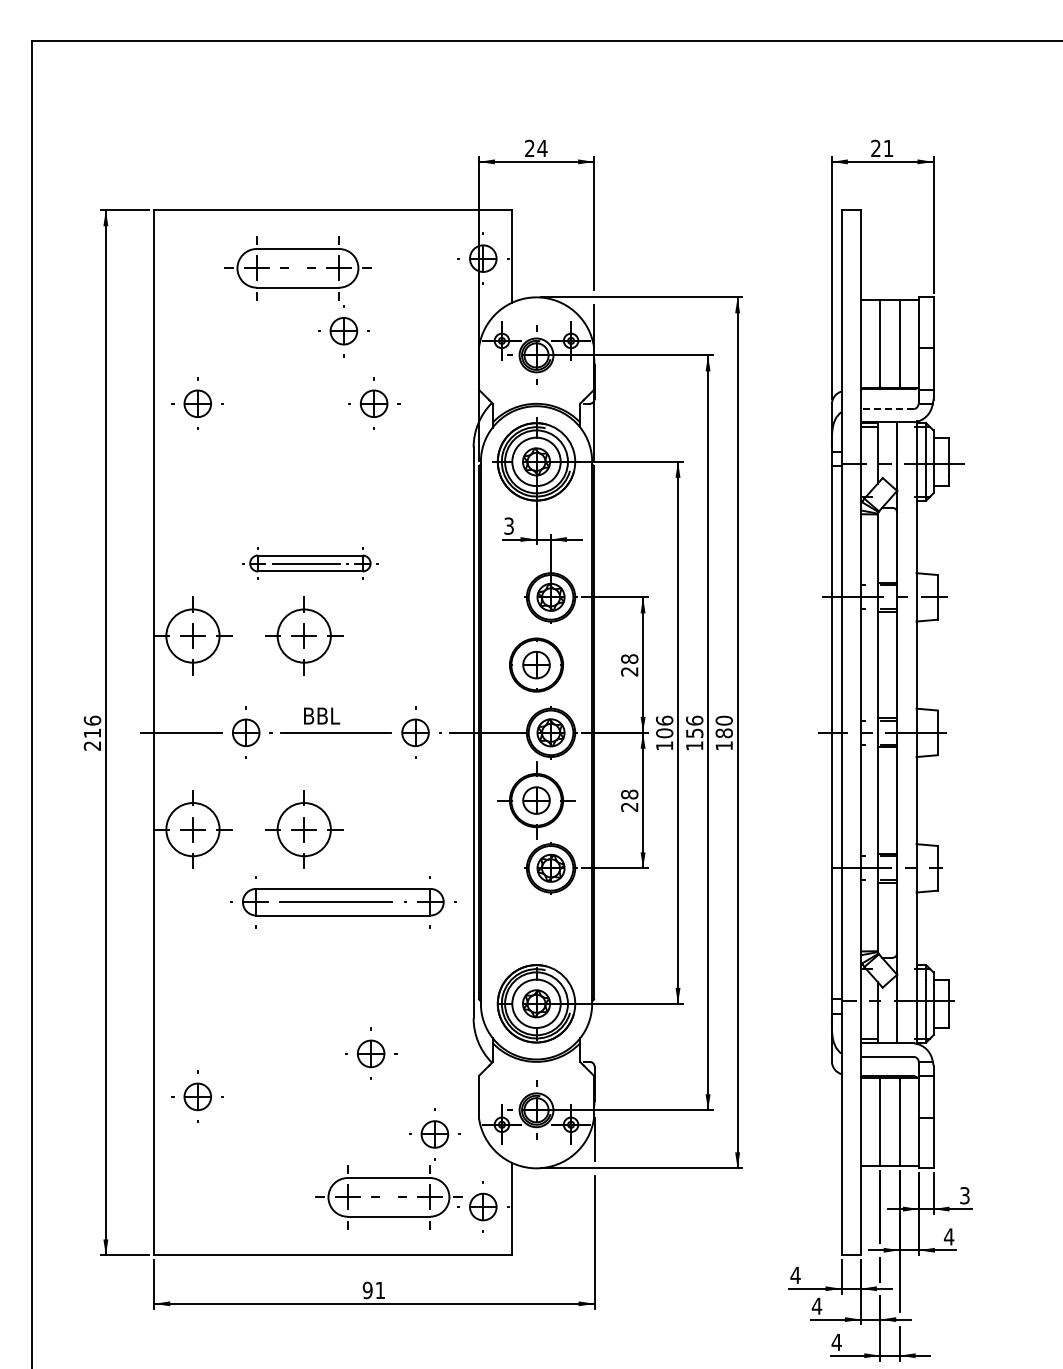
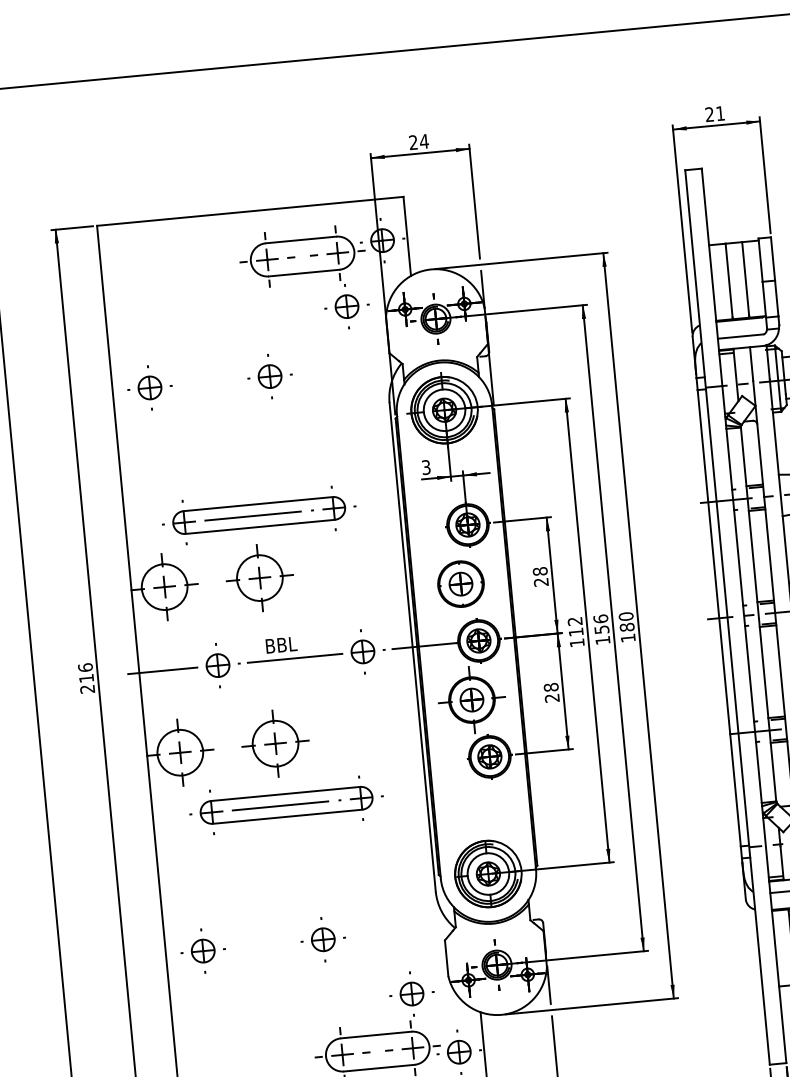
part: (297, 288) -> (303, 273), moved
part: (374, 403) -> (270, 376), moved
line: (887, 408) -> (740, 336), dashed -> solid
part: (310, 563) -> (259, 515), size x1.67
text: (664, 726) -> (575, 626), 106 -> 112
part: (343, 902) -> (286, 805), moved
part: (371, 1053) -> (323, 939), moved
part: (197, 1096) -> (202, 950), moved

